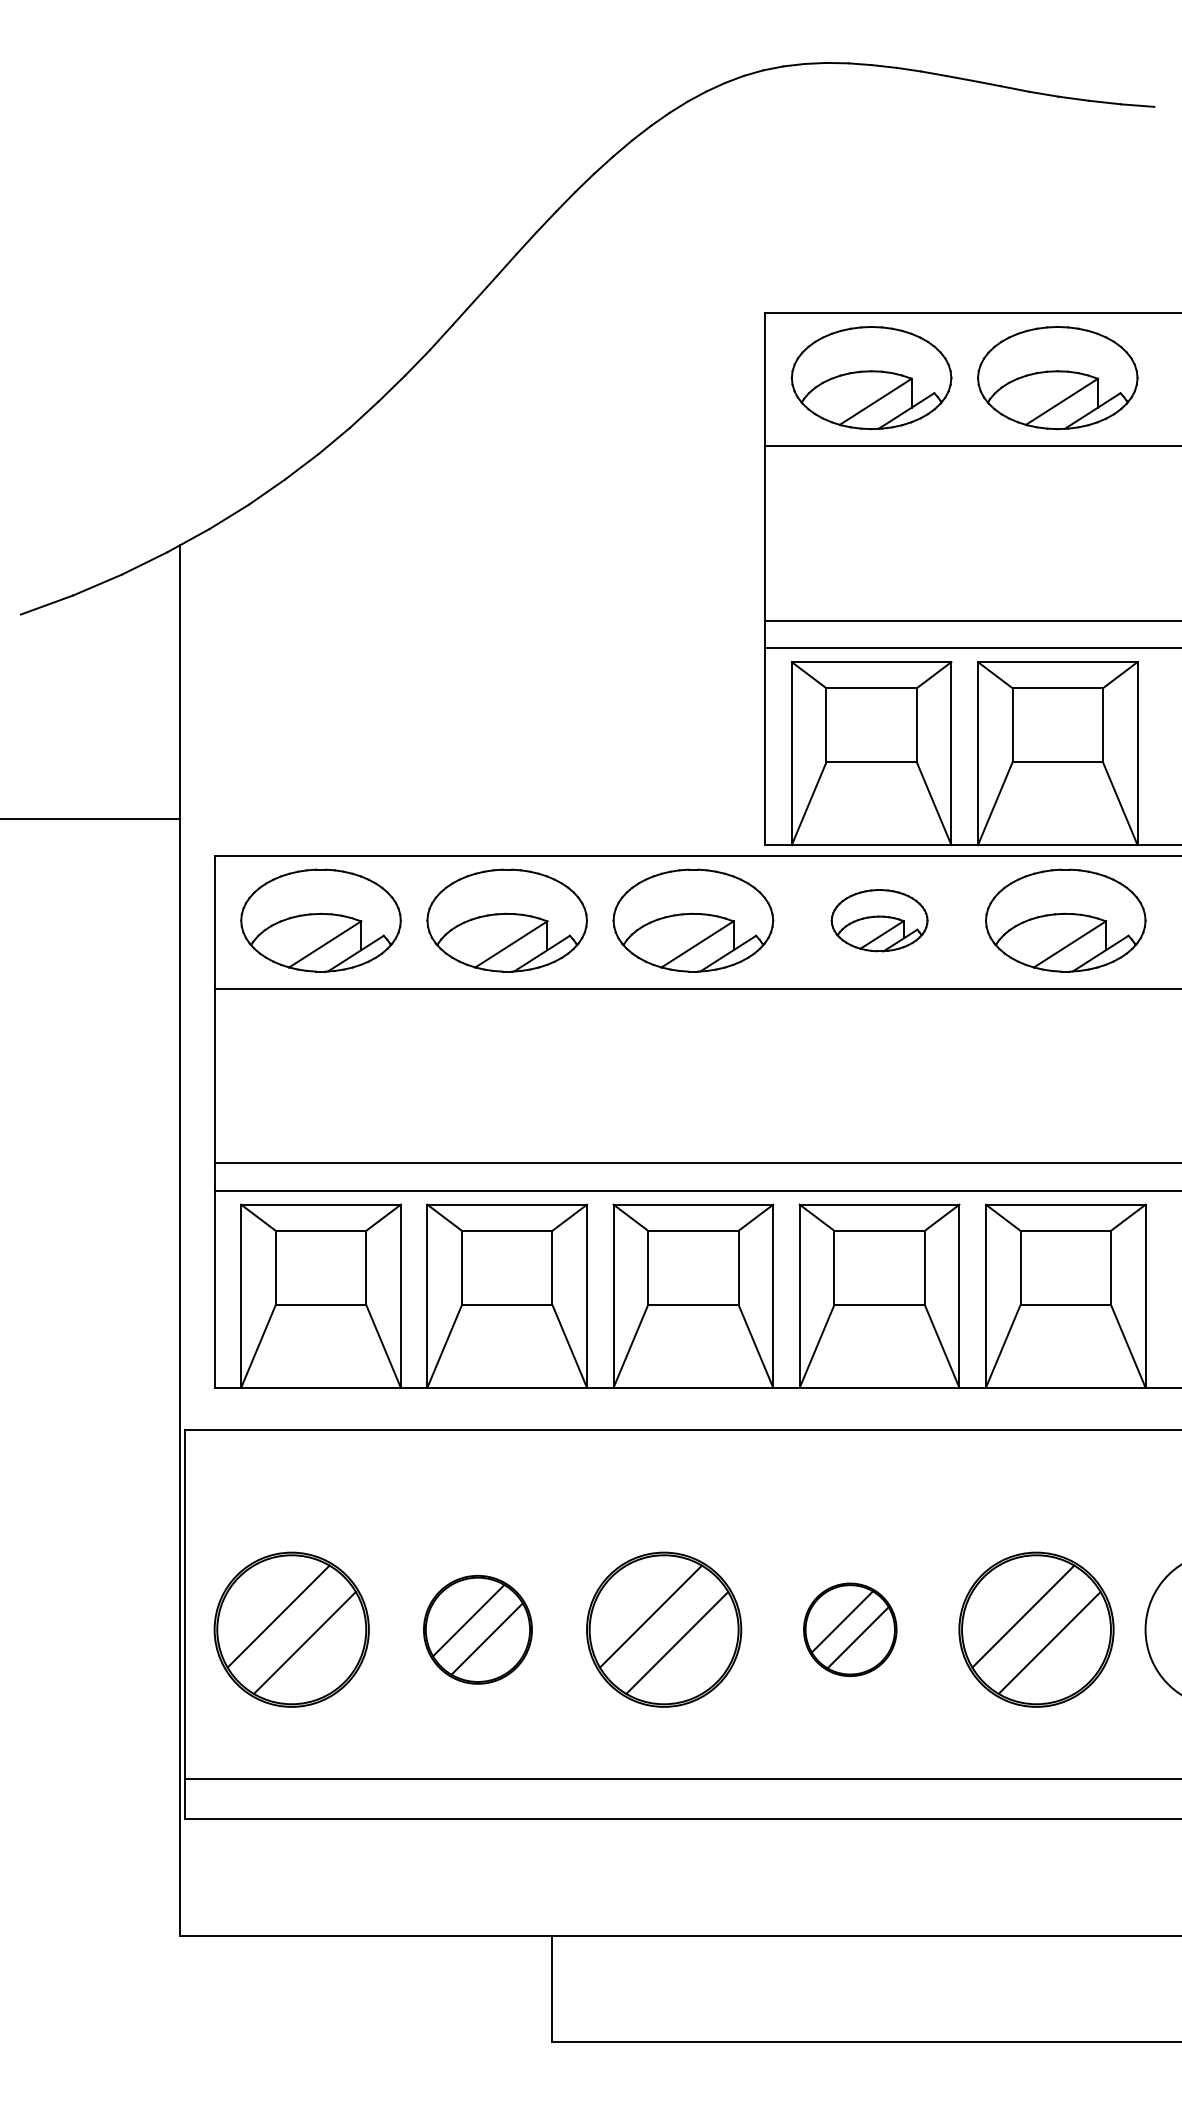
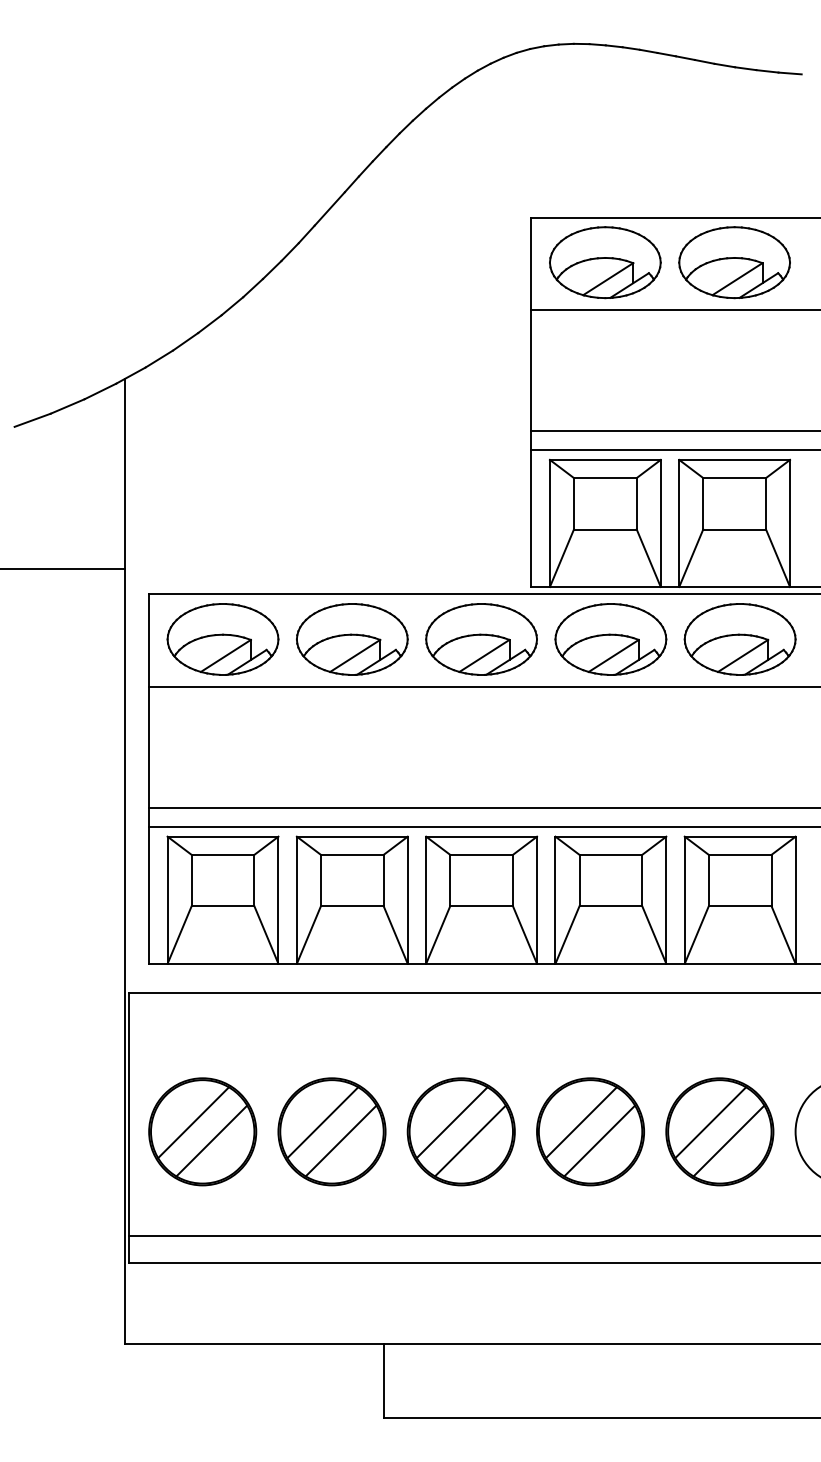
part: (879, 920) -> (610, 639), size x1.67
part: (477, 1629) -> (331, 1131), size x1.43
part: (850, 1629) -> (590, 1131), size x1.67

